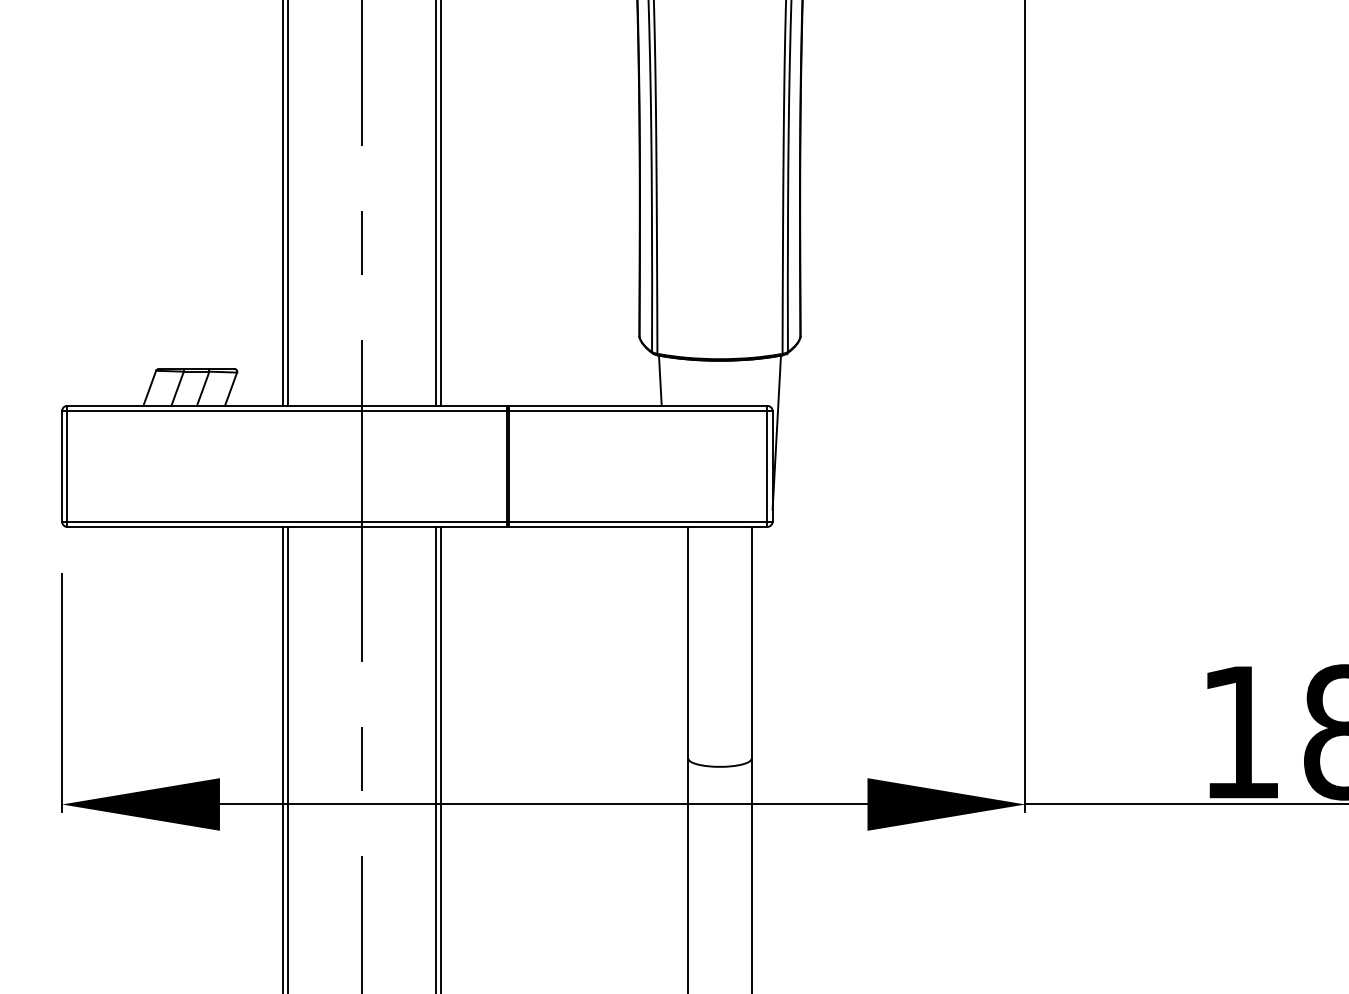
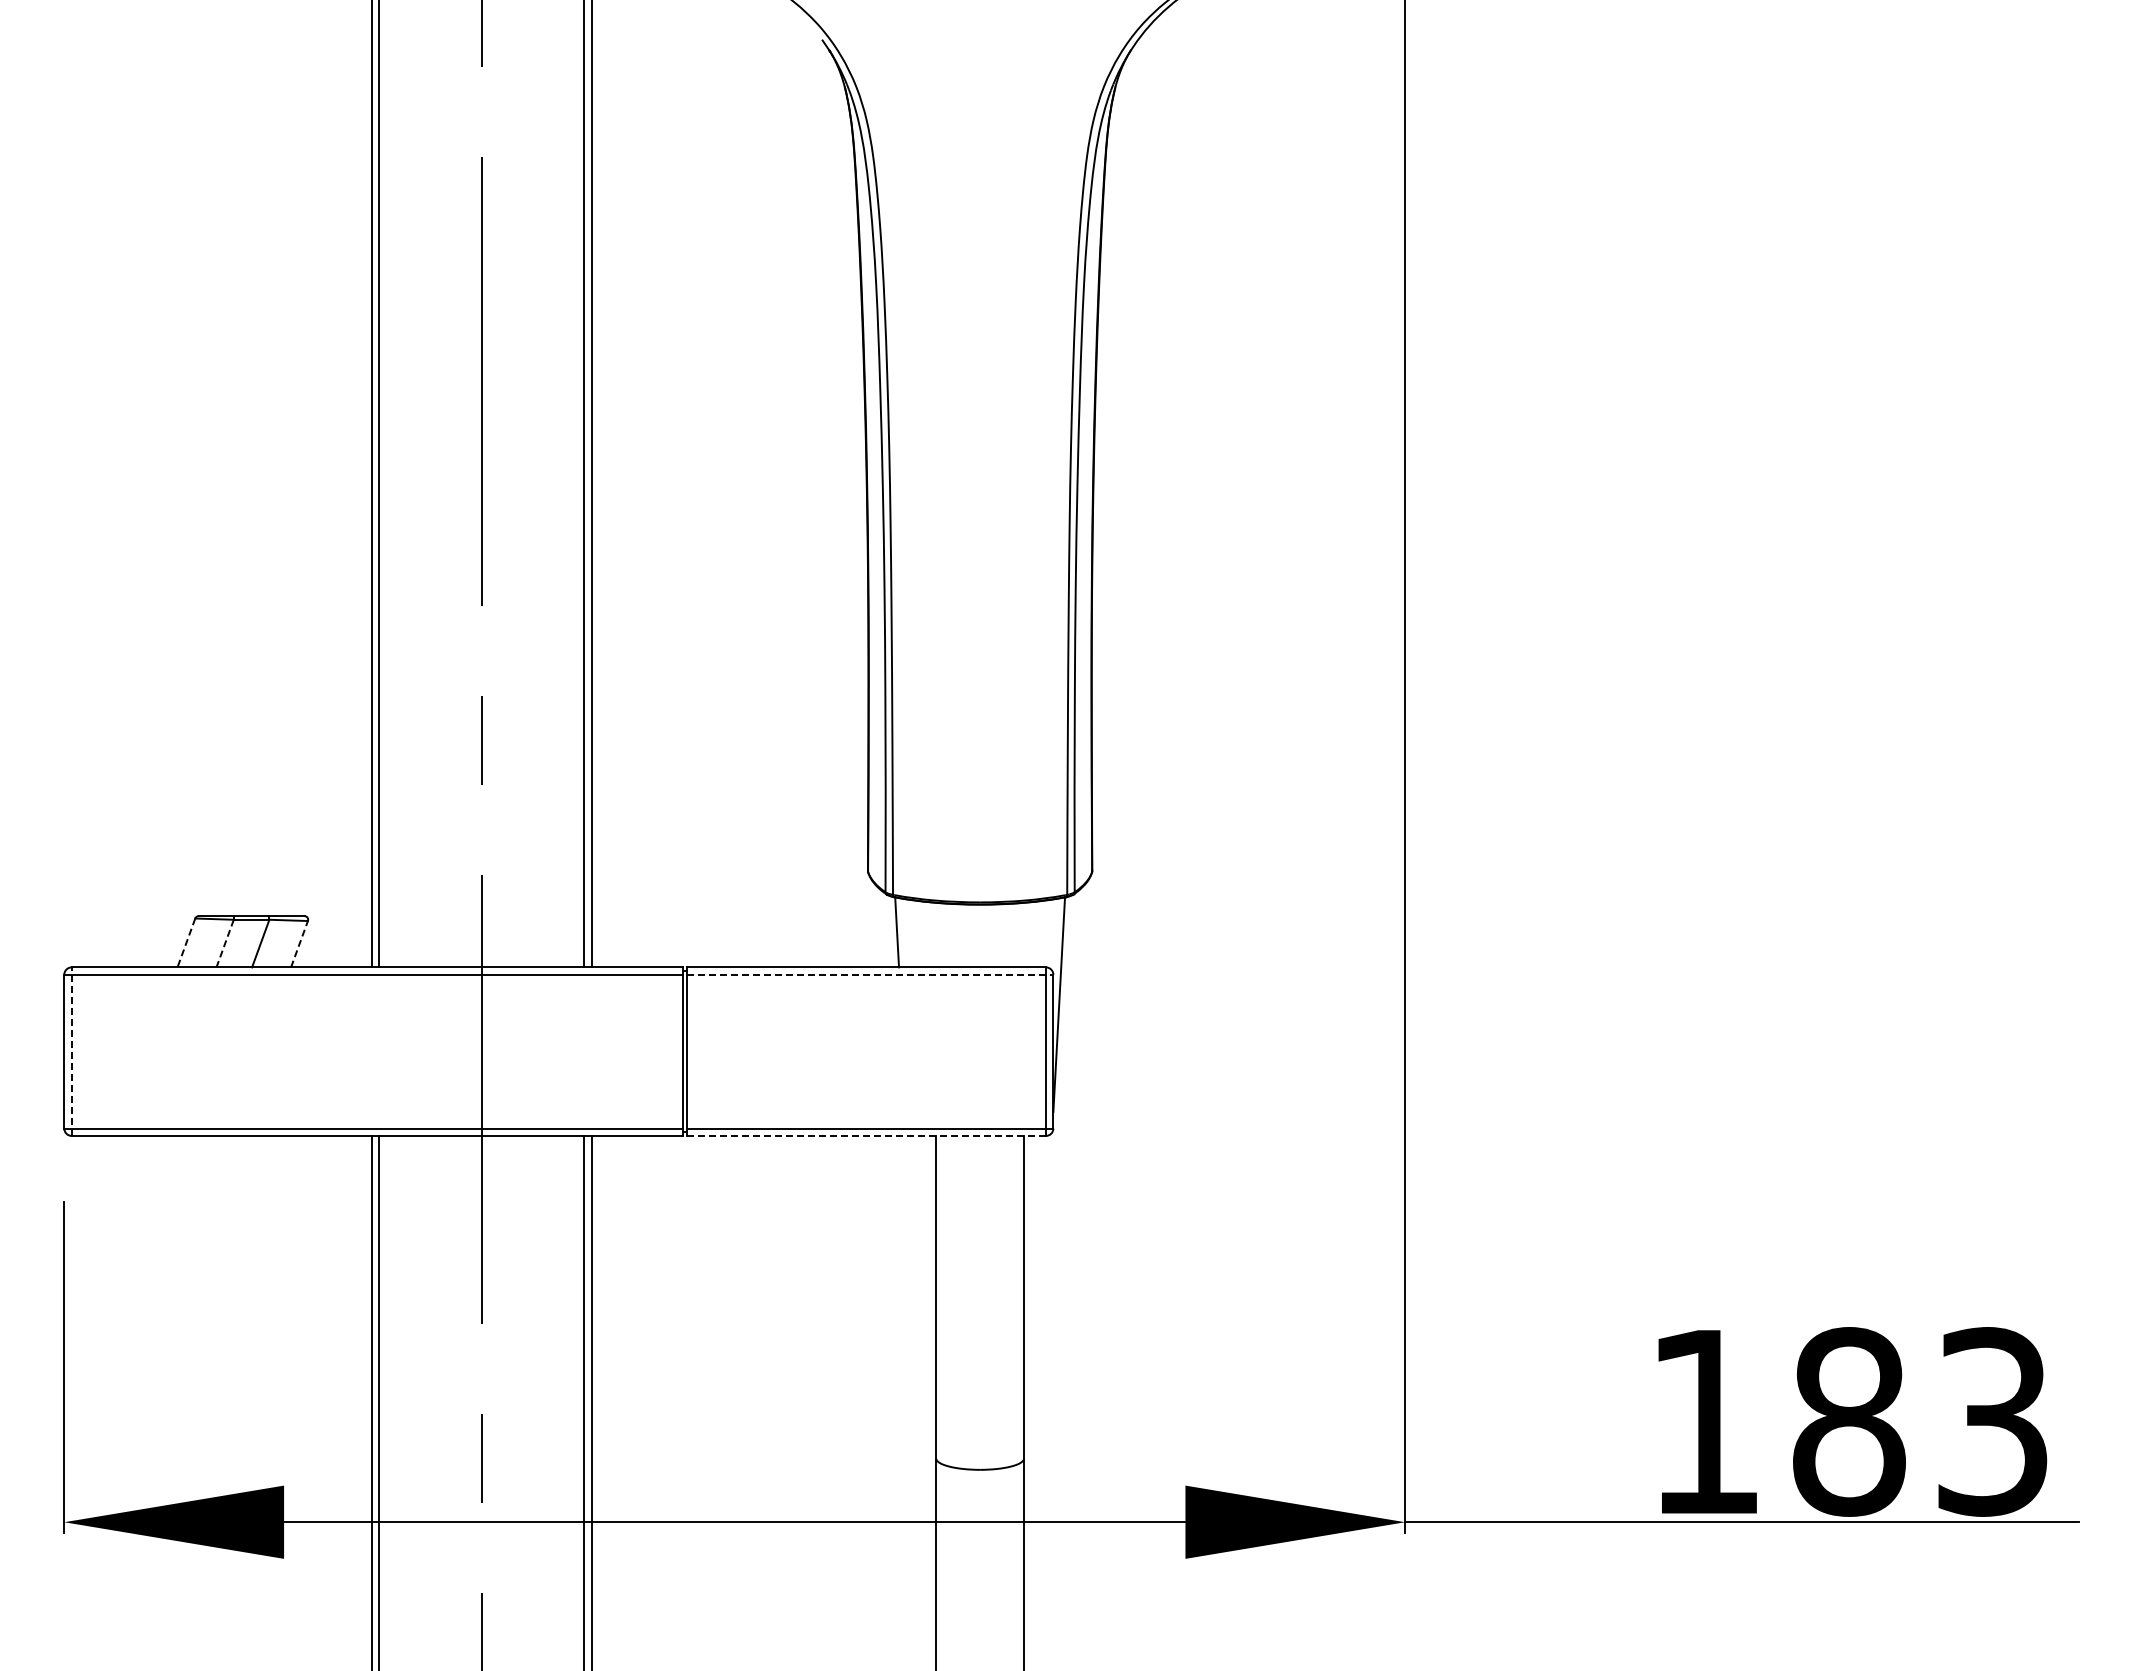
line: (149, 388) -> (186, 943), solid -> dashed
line: (177, 389) -> (225, 944), solid -> dashed
line: (231, 389) -> (299, 944), solid -> dashed
line: (641, 411) -> (870, 974), solid -> dashed
line: (67, 466) -> (71, 1051), solid -> dashed
line: (638, 526) -> (866, 1135), solid -> dashed

